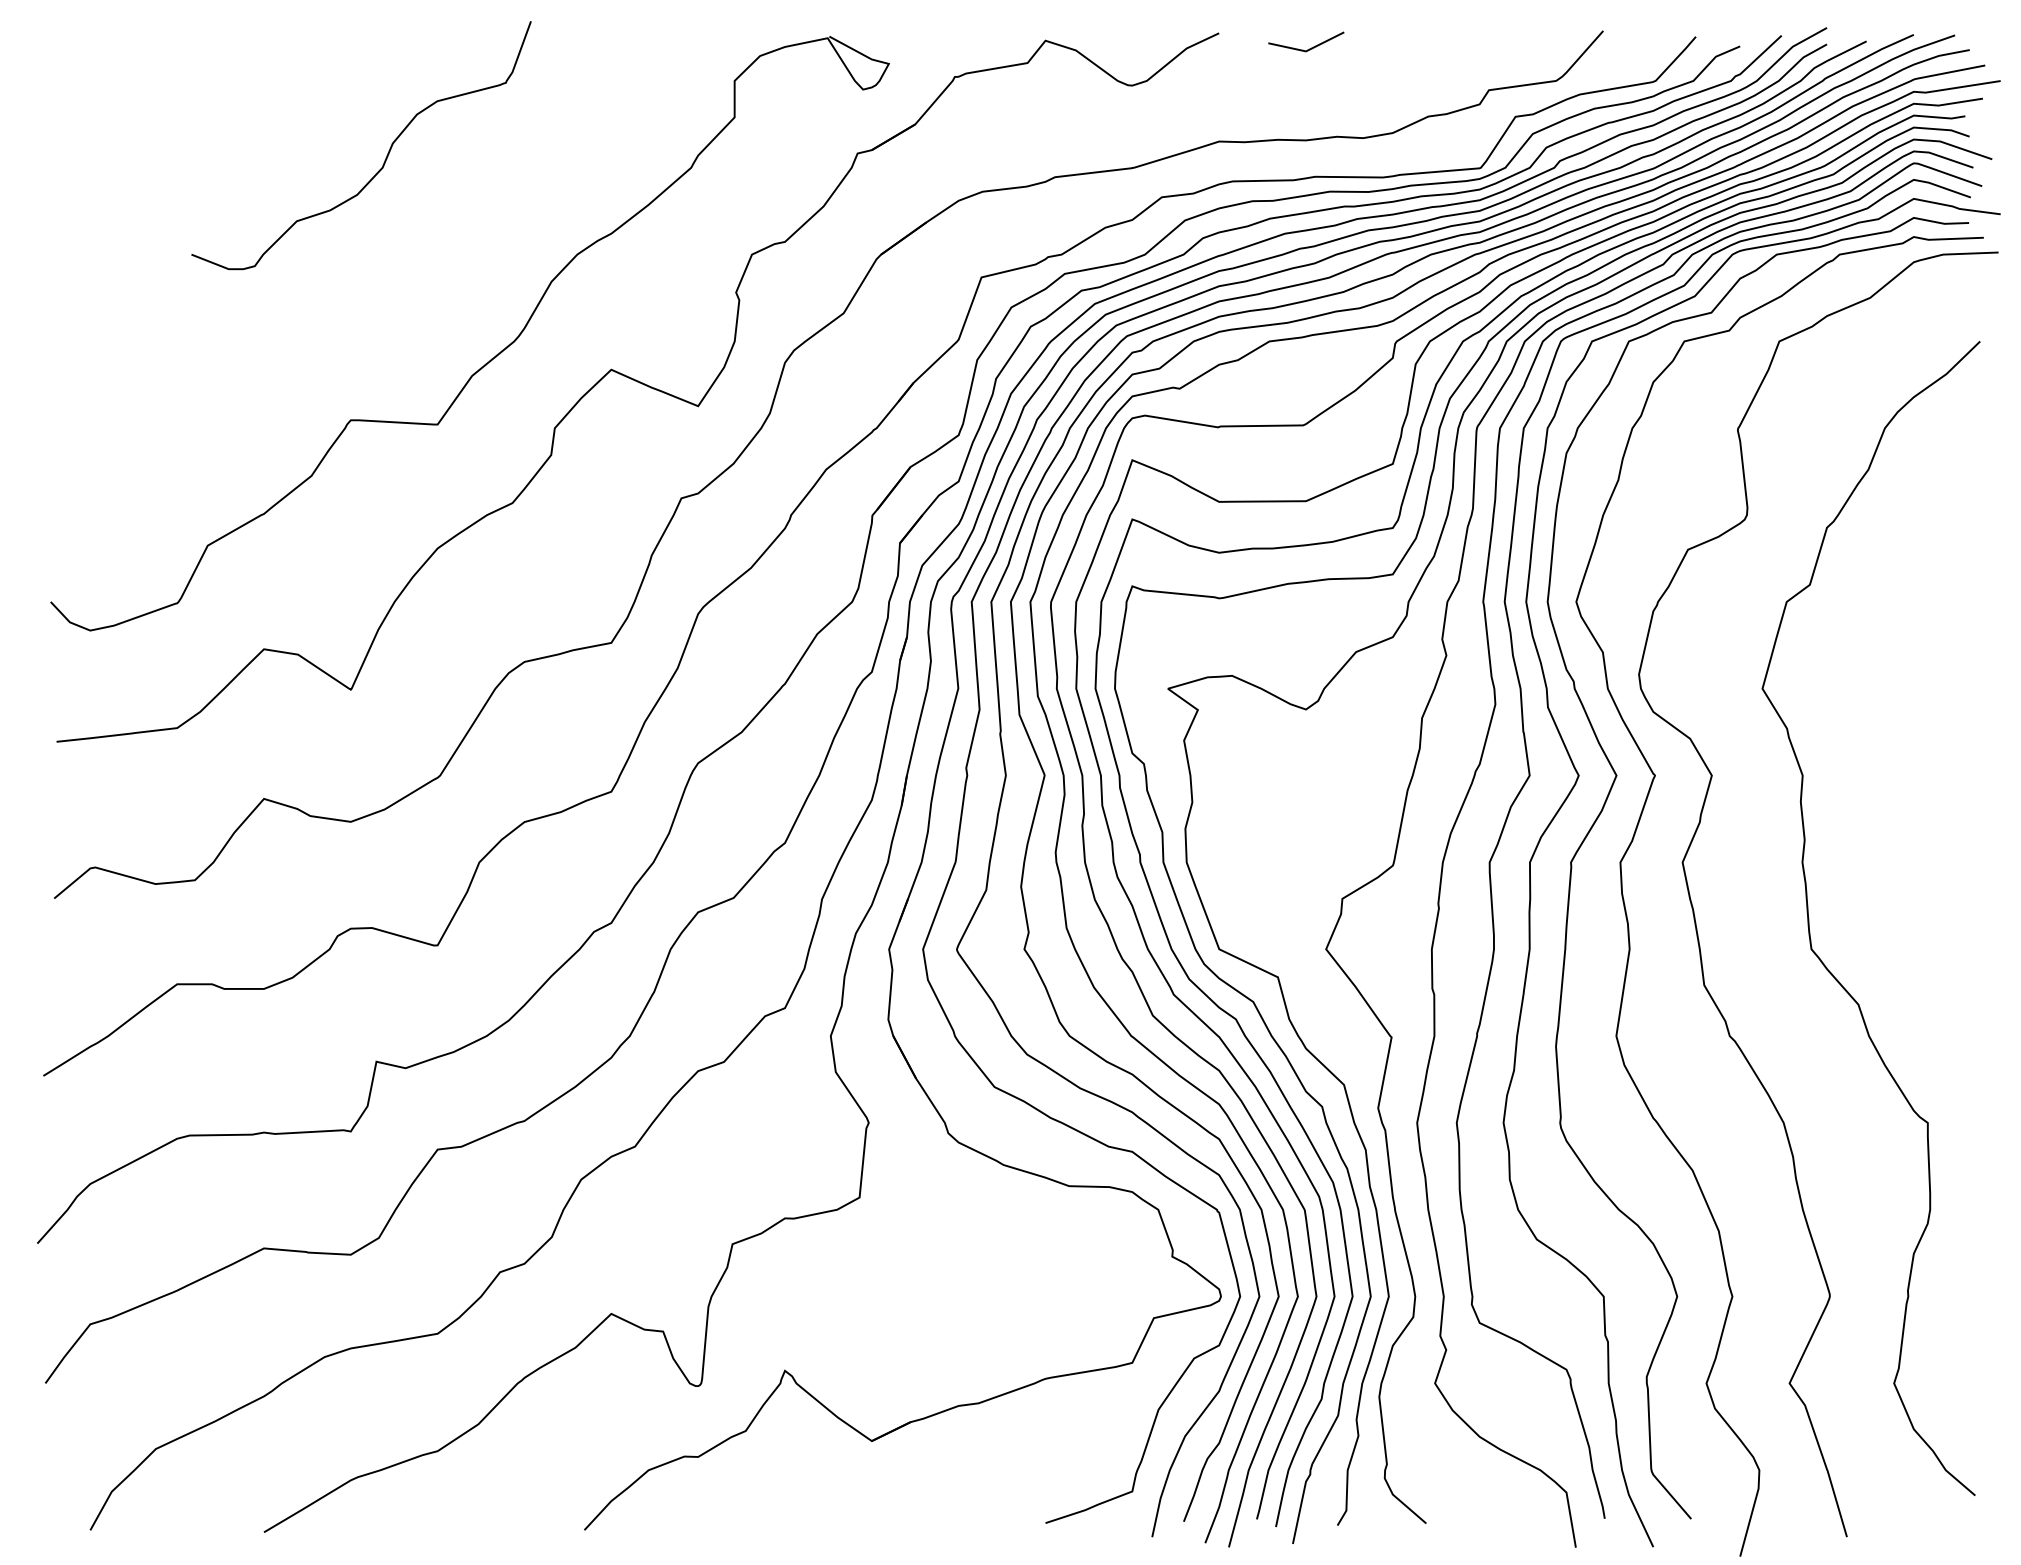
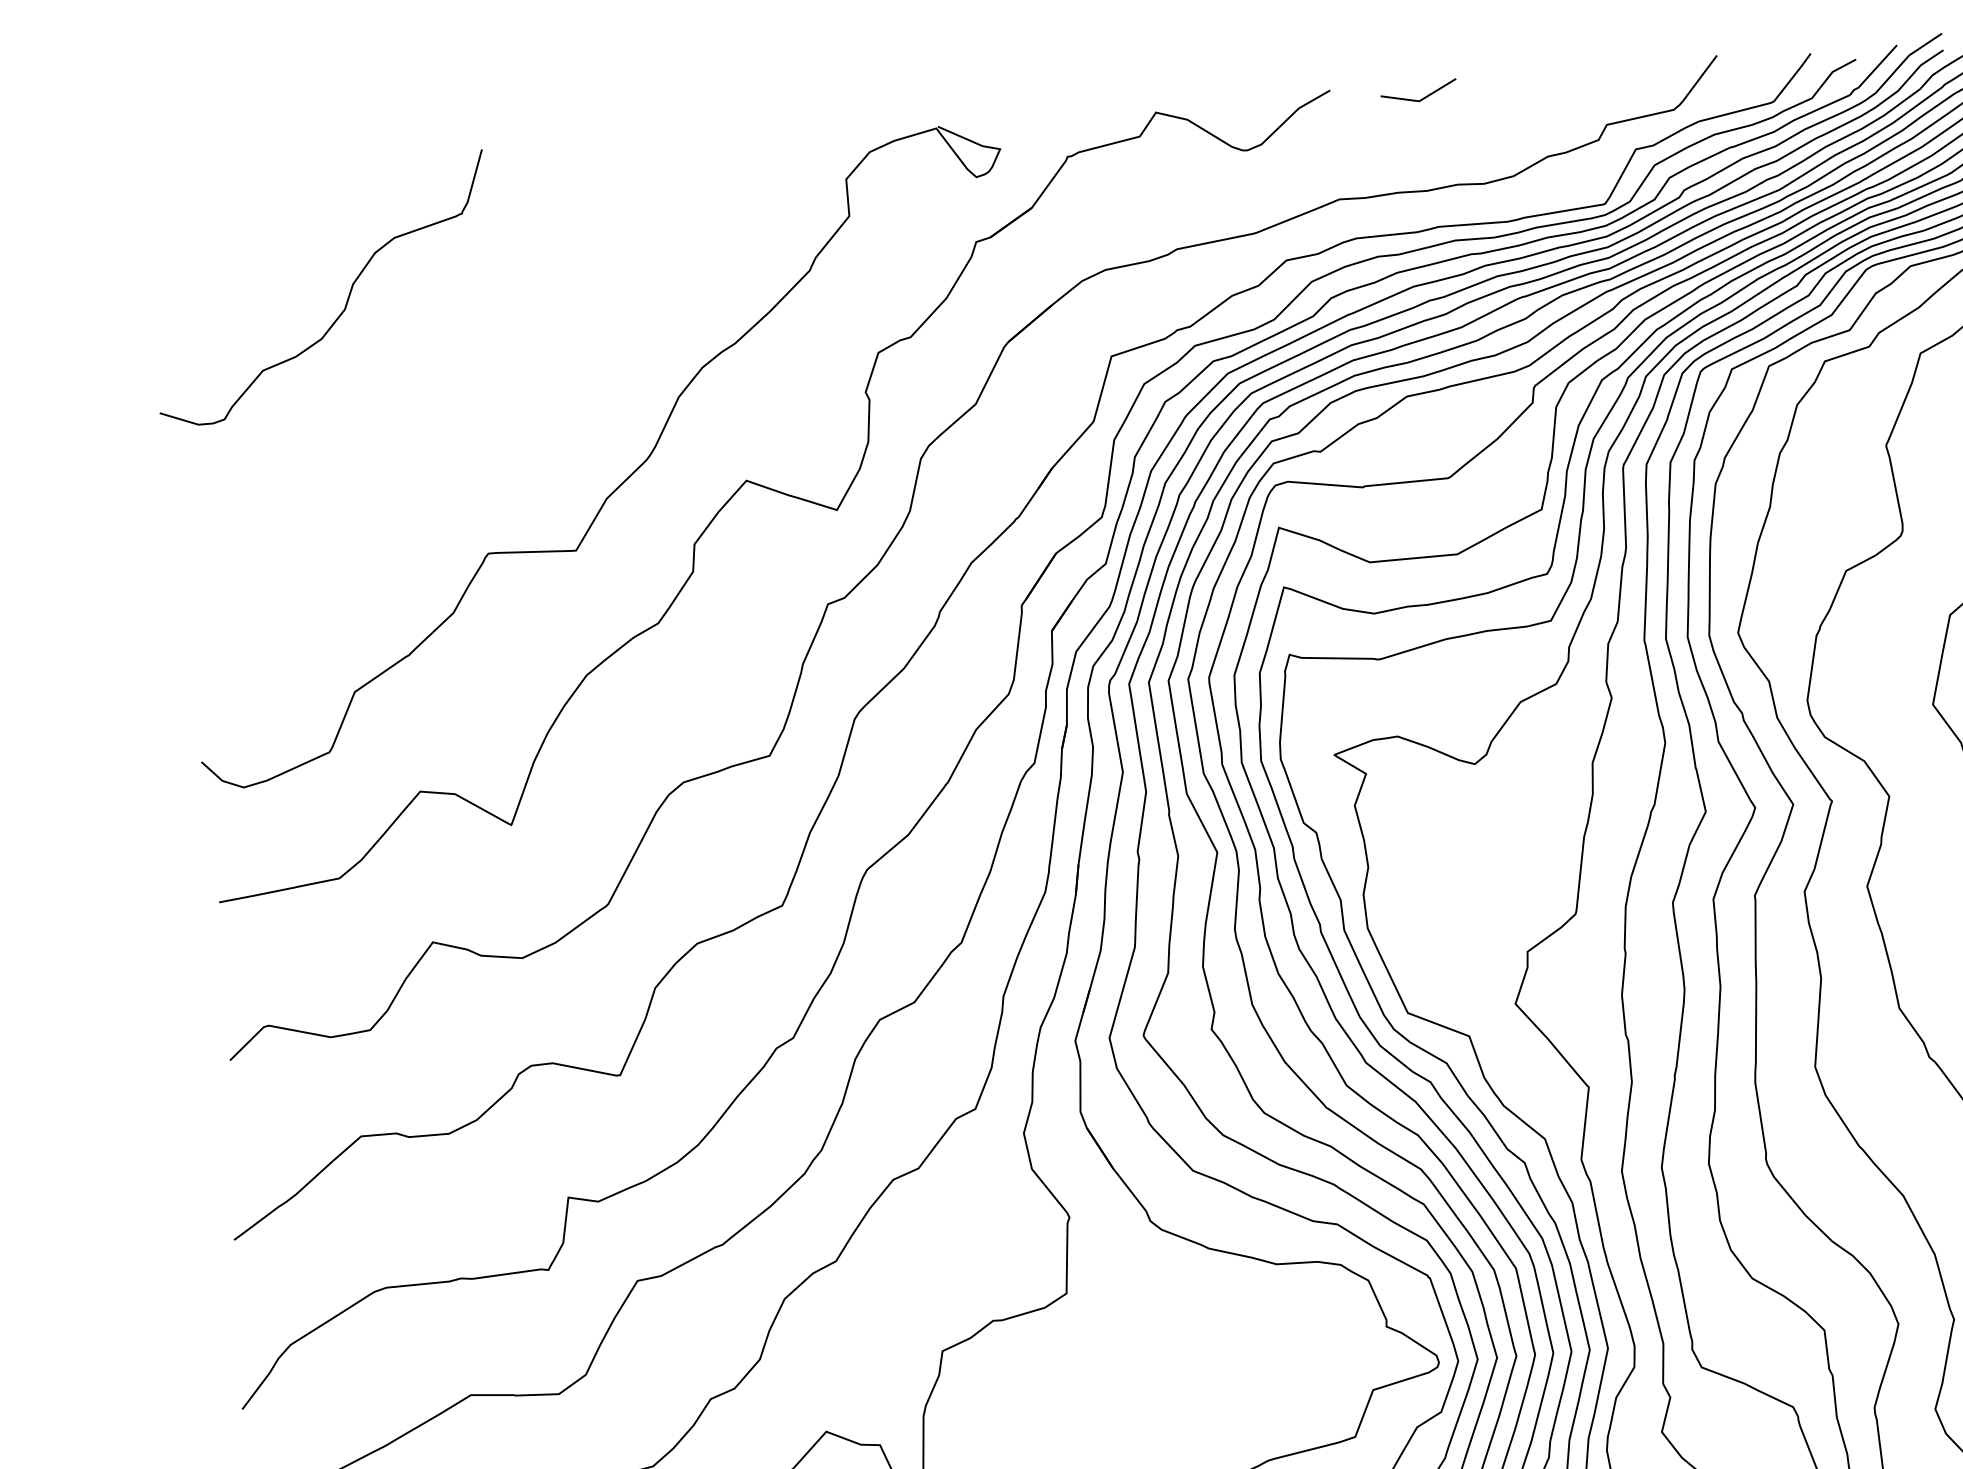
curve: (386, 155) -> (347, 296), moved

